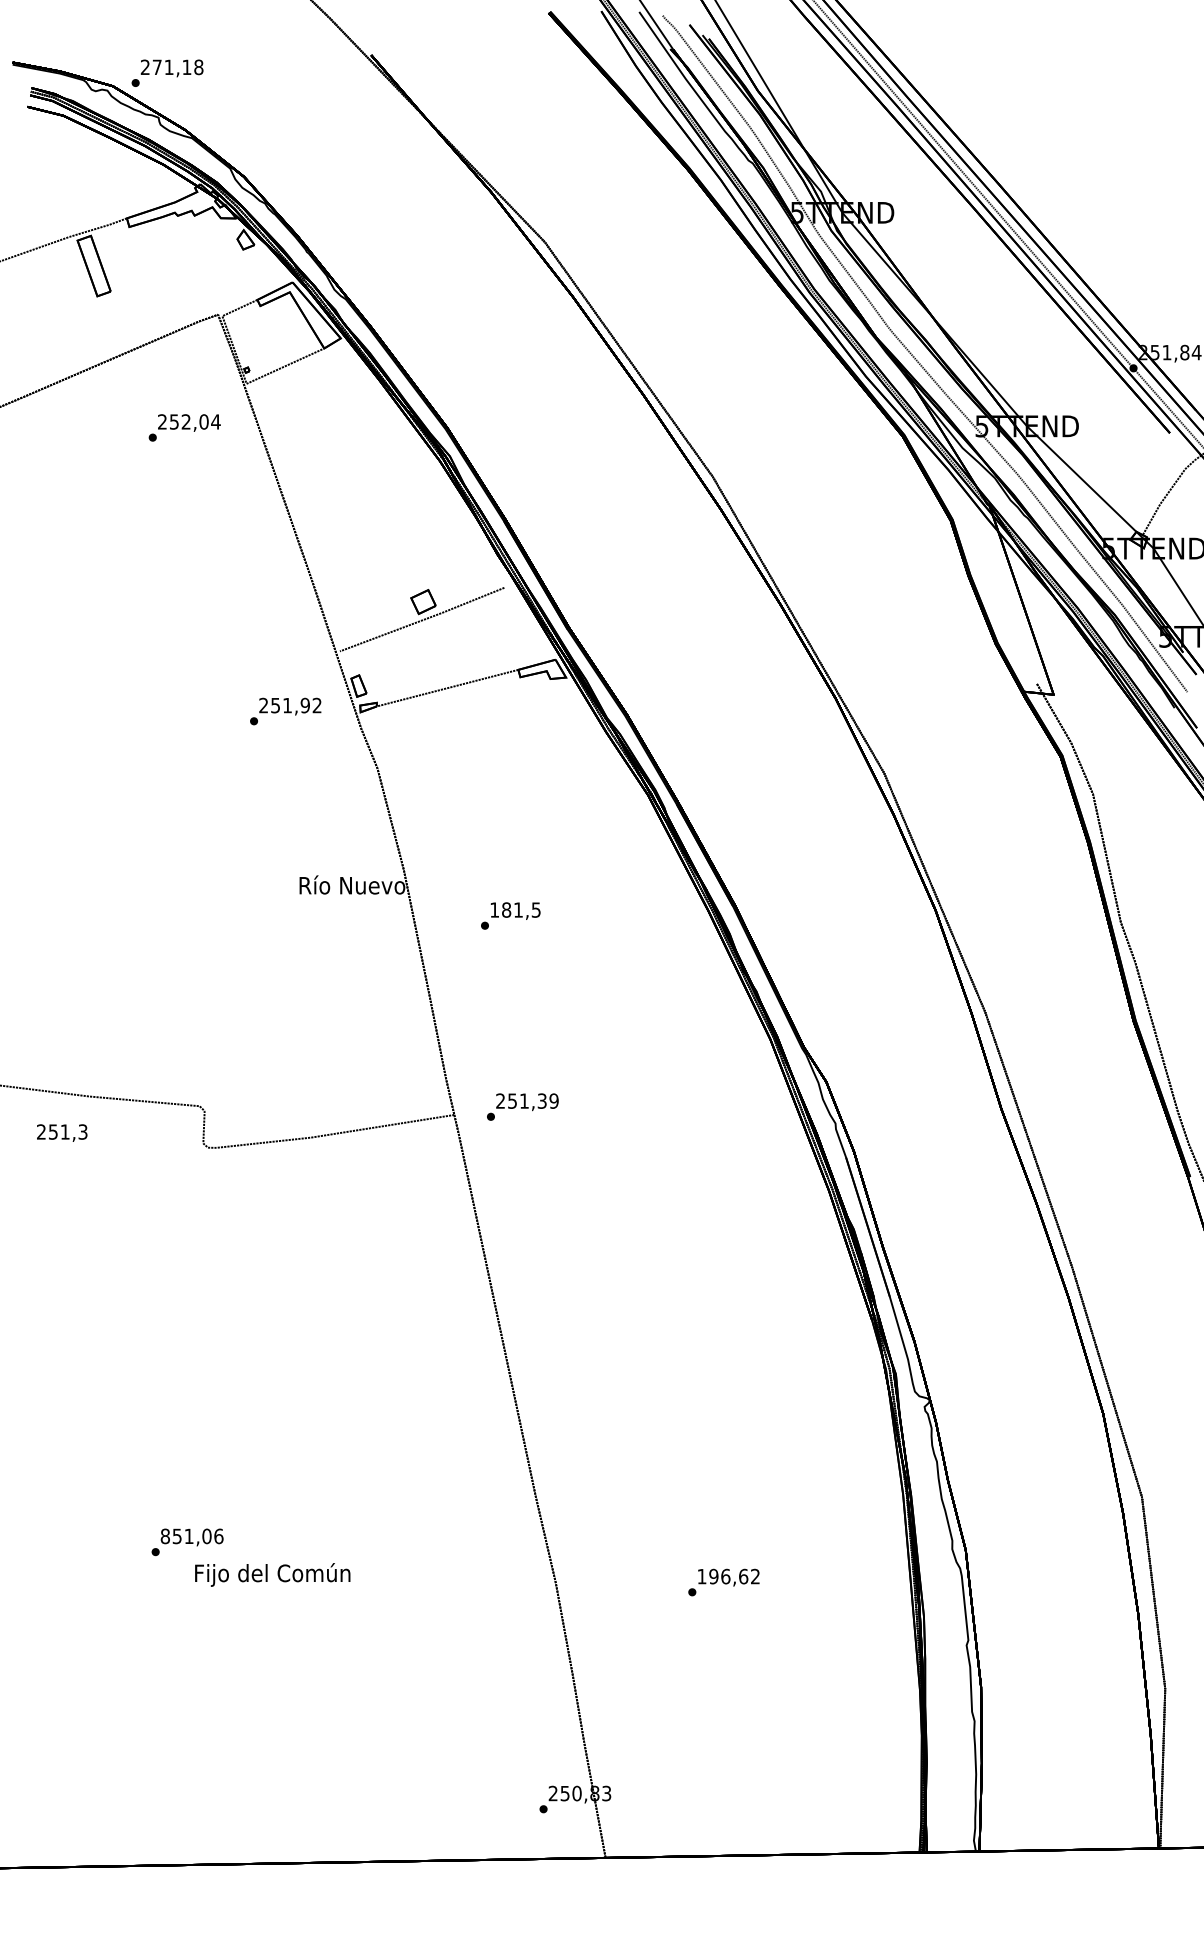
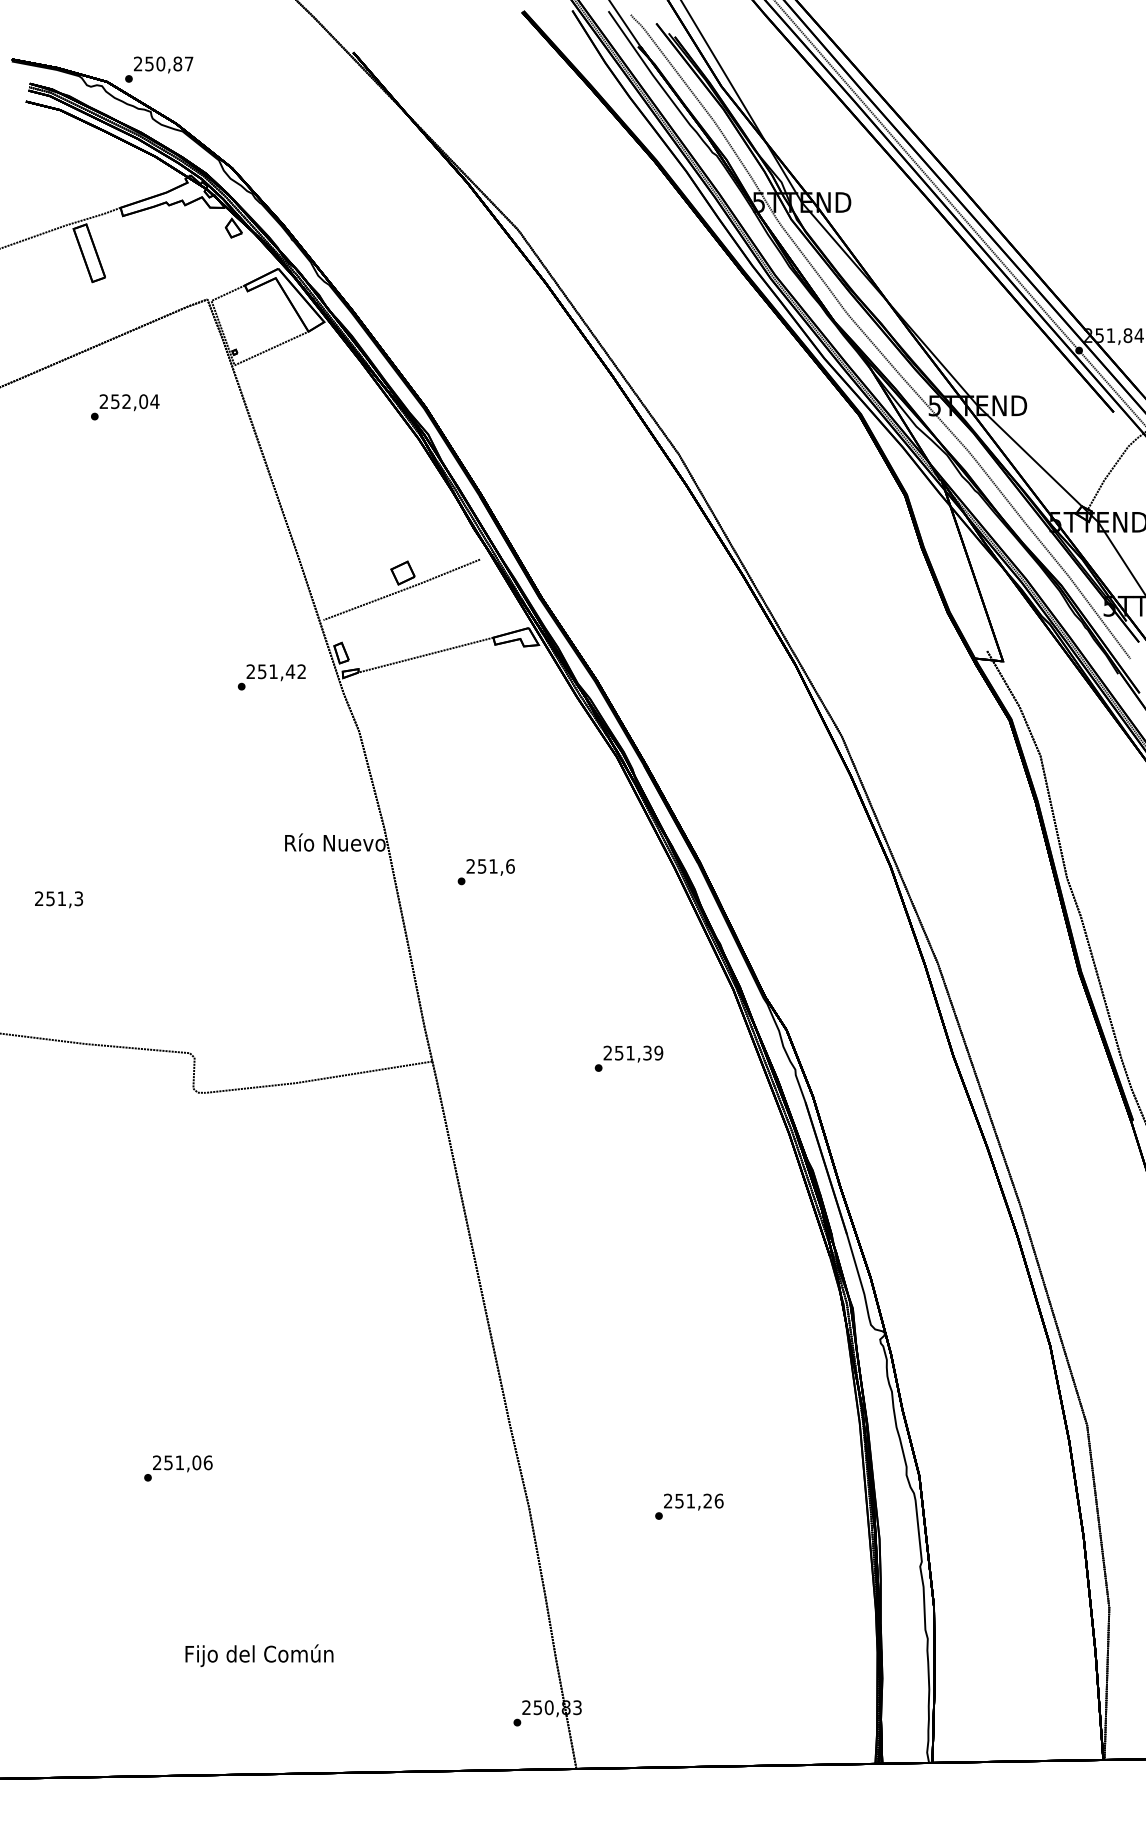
text: (177, 67) -> (168, 64), 271,18 -> 250,87
text: (184, 427) -> (124, 406), moved
text: (305, 705) -> (290, 671), 251,92 -> 251,42
text: (515, 909) -> (490, 865), 181,5 -> 251,6
text: (522, 1106) -> (628, 1058), moved
text: (62, 1132) -> (59, 899), moved
text: (164, 1536) -> (156, 1462), 851,06 -> 251,06
text: (272, 1574) -> (259, 1655), moved
text: (728, 1576) -> (693, 1501), 196,62 -> 251,26

